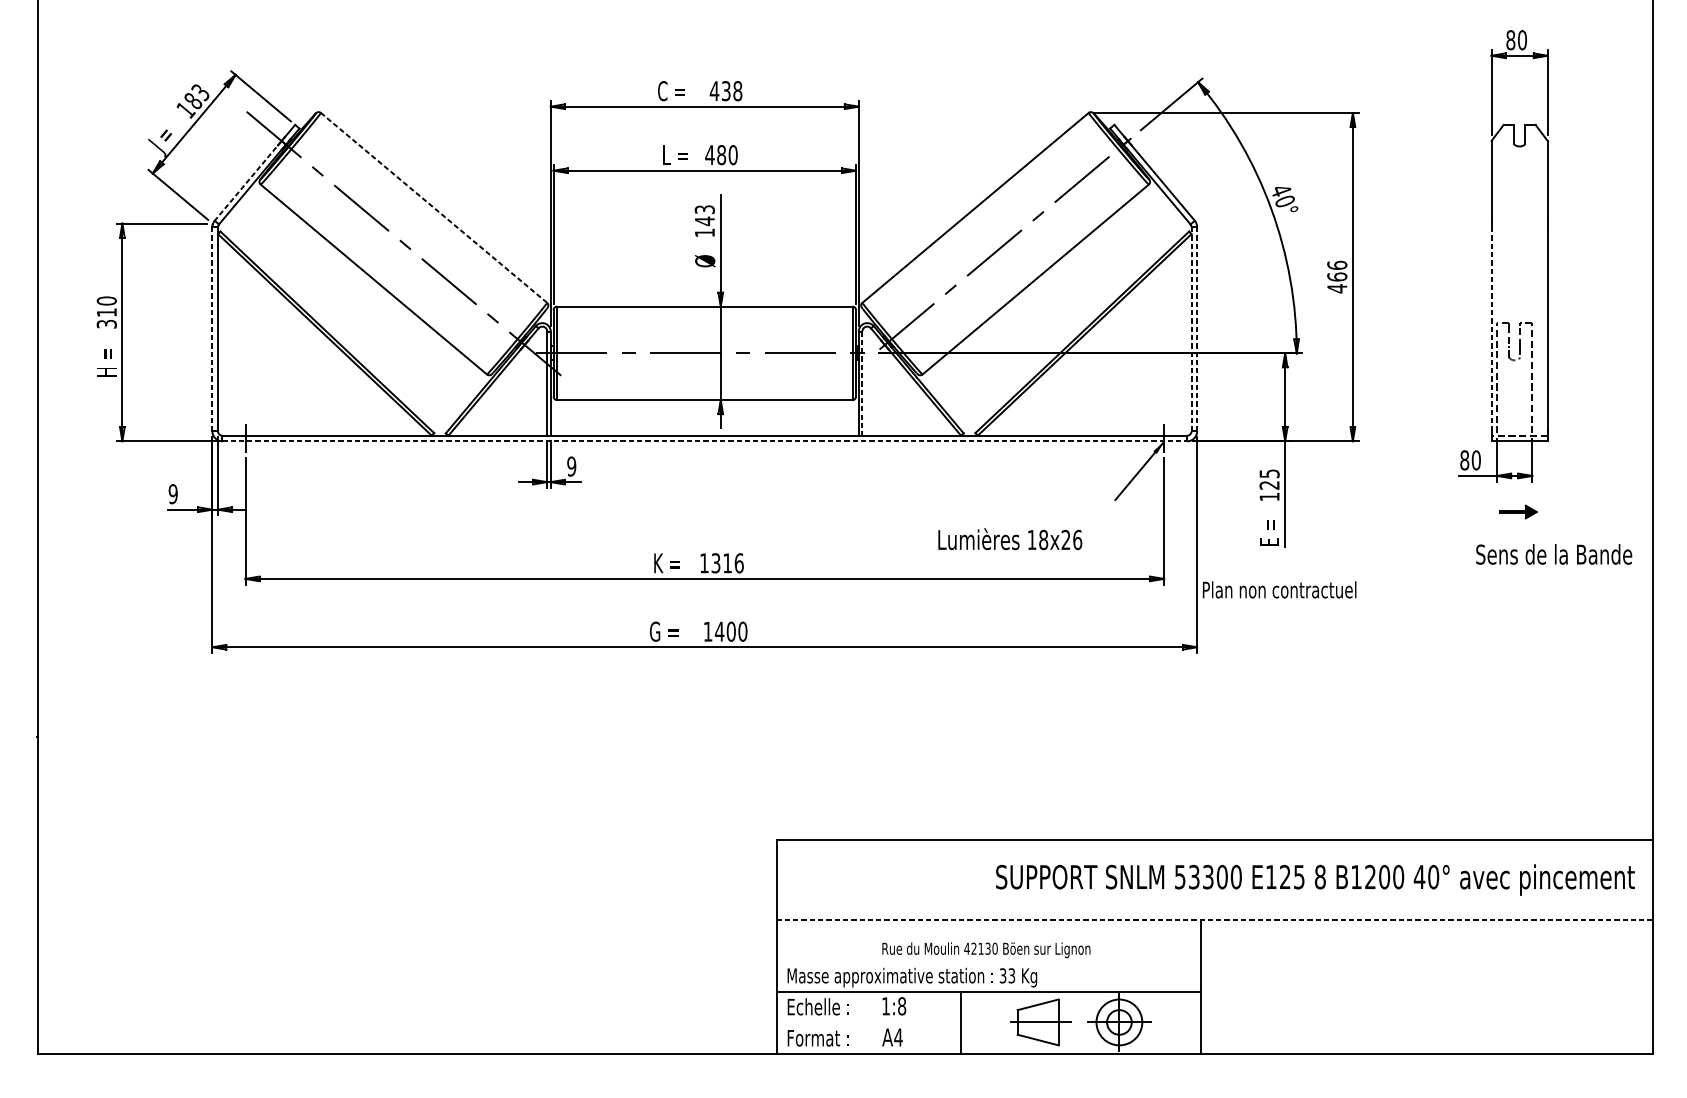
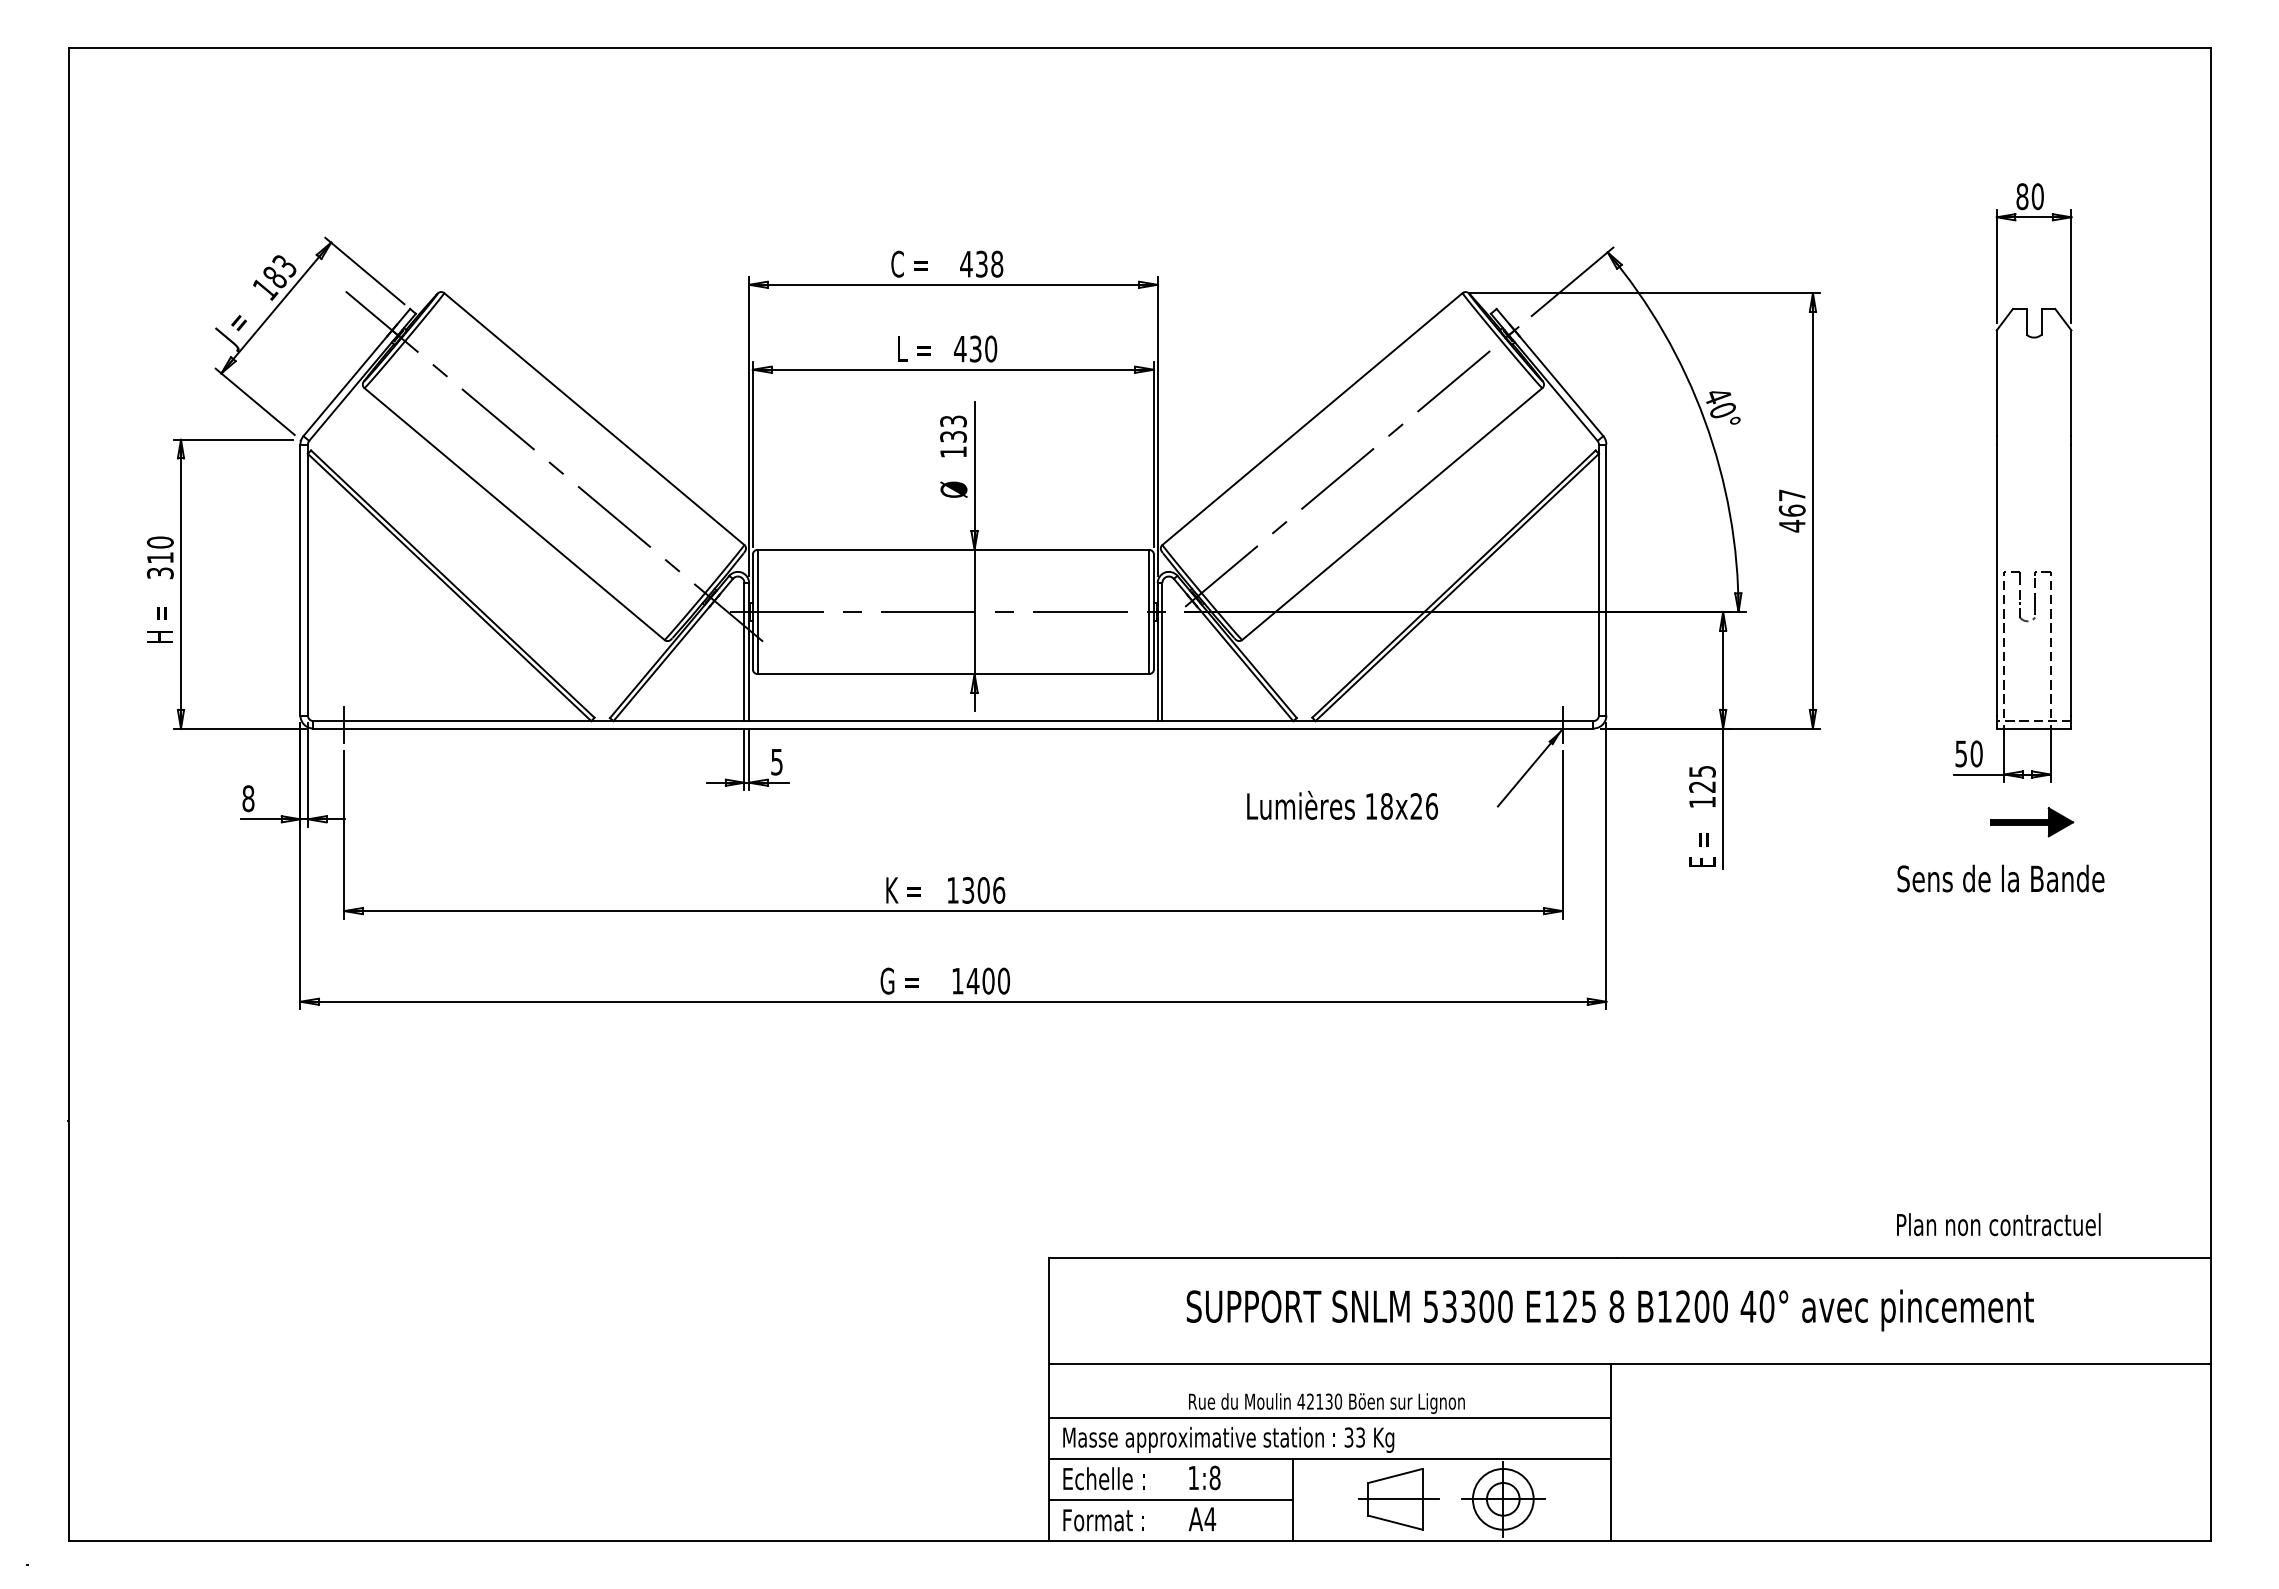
text: (721, 154) -> (975, 348), 480 -> 430
line: (247, 181) -> (347, 383), dashed -> solid
line: (434, 208) -> (594, 419), dashed -> solid
text: (704, 221) -> (953, 436), 143 -> 133
text: (1336, 265) -> (1791, 495), 466 -> 467
line: (1191, 328) -> (1598, 579), dashed -> solid
line: (1197, 328) -> (1606, 579), dashed -> solid
line: (212, 329) -> (300, 580), dashed -> solid
line: (1491, 329) -> (1996, 580), dashed -> solid
line: (862, 383) -> (1162, 652), dashed -> solid
line: (704, 441) -> (953, 728), dashed -> solid
text: (1464, 460) -> (1961, 753), 80 -> 50
text: (571, 466) -> (776, 761), 9 -> 5
text: (173, 494) -> (248, 798), 9 -> 8
part: (1518, 512) -> (2032, 822), size x1.67
text: (1010, 539) -> (1342, 805), moved
text: (1553, 554) -> (2000, 878), moved
text: (727, 563) -> (983, 890), 1316 -> 1306
text: (1279, 589) -> (1998, 1224), moved
text: (1314, 880) -> (1609, 1310), moved
line: (1214, 920) -> (1629, 1363), dashed -> solid
line: (989, 961) -> (1330, 1418), added
line: (868, 1023) -> (1170, 1500), added

